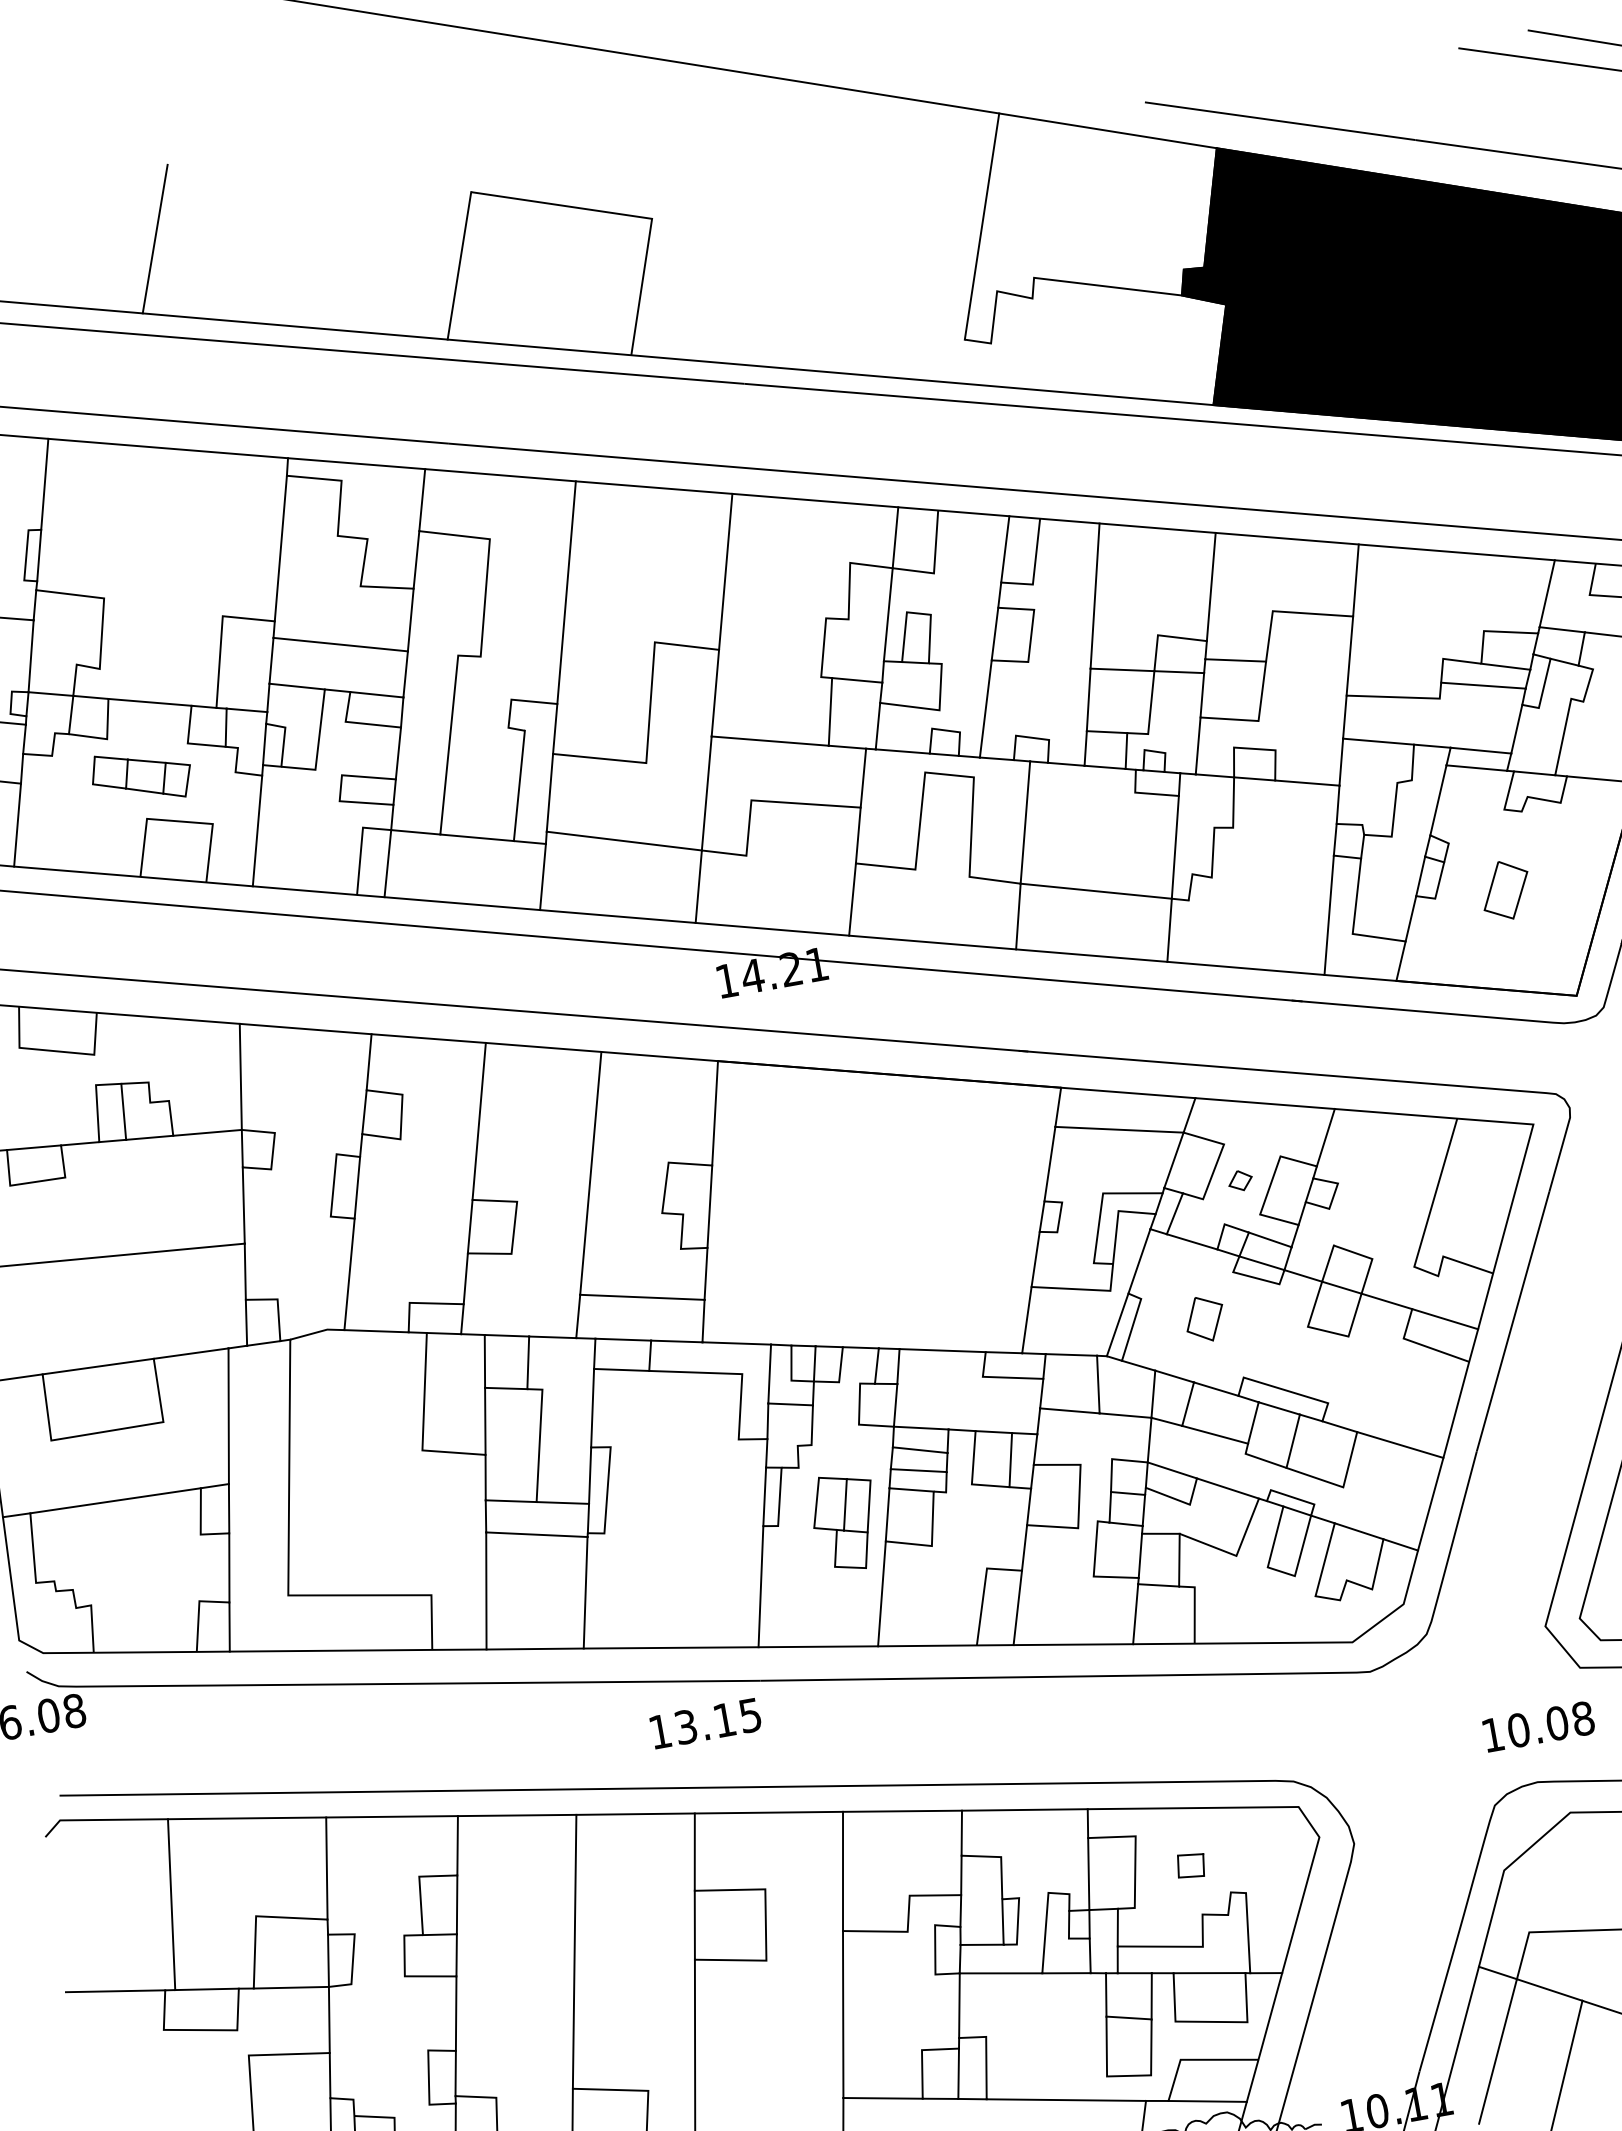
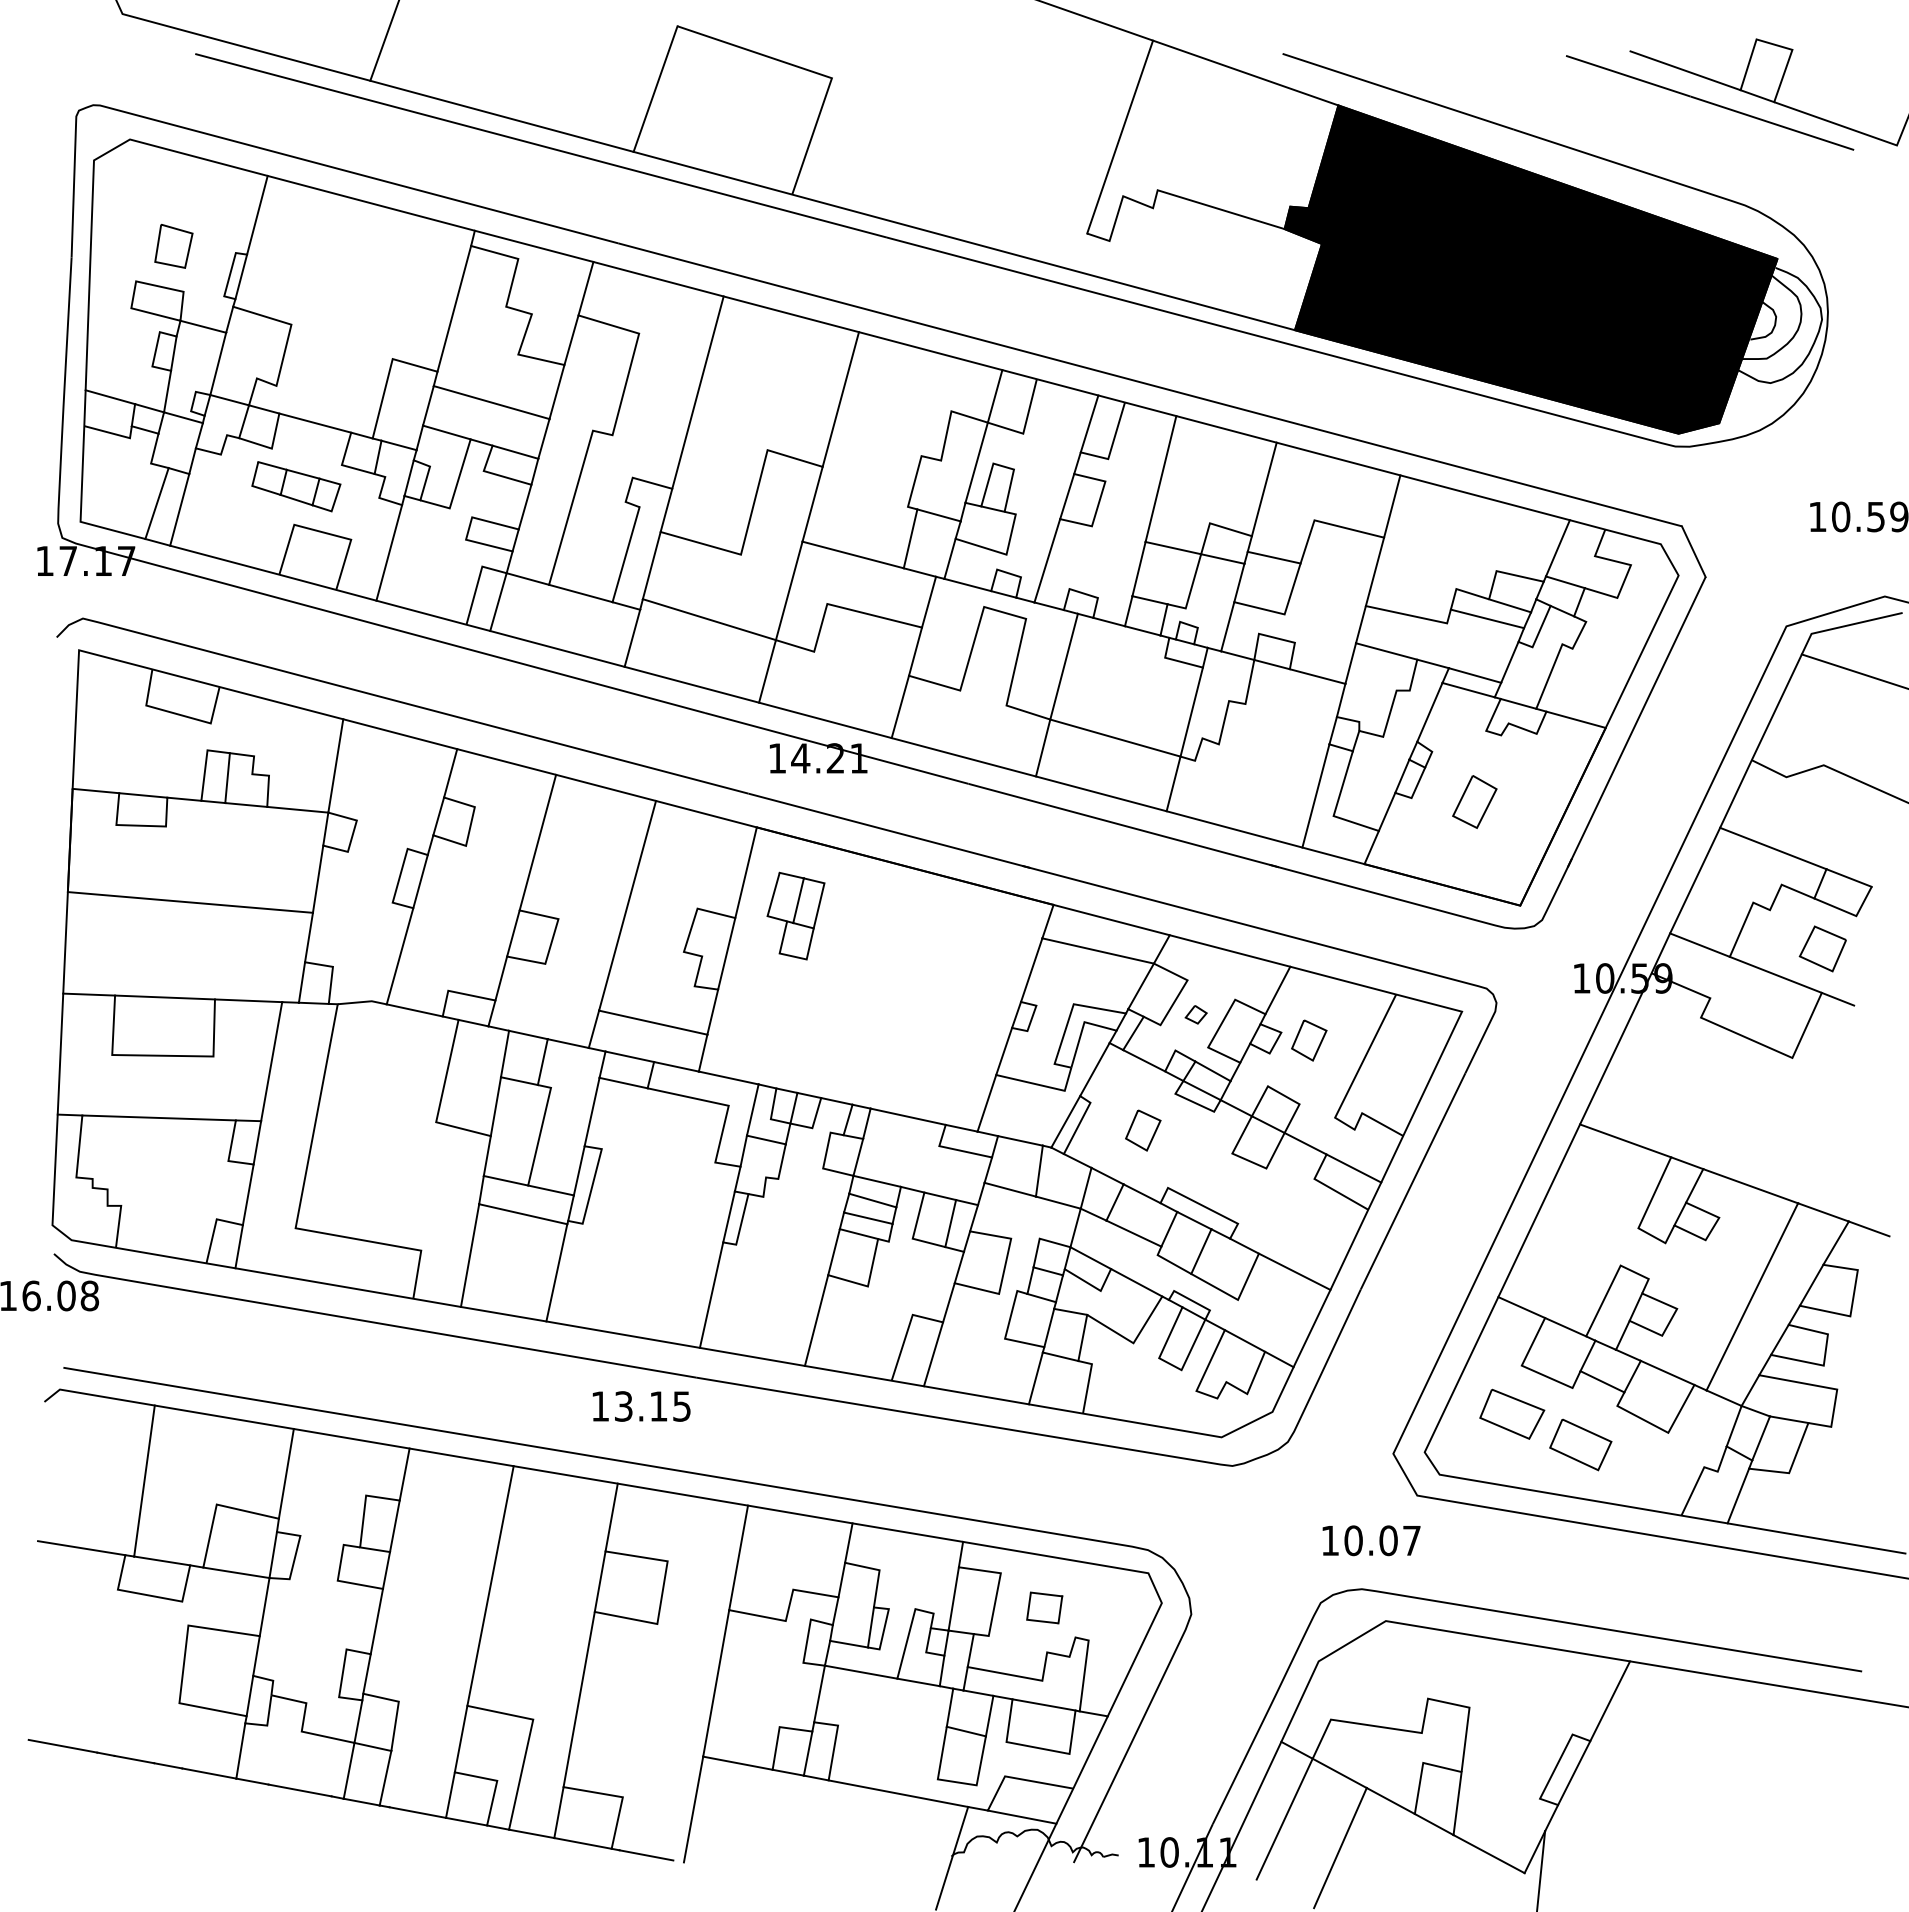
part: (1370, 1186) -> (1309, 1040), added
part: (844, 1521) -> (795, 915), moved
text: (1582, 1718) -> (1411, 1540), 10.08 -> 10.07
part: (1190, 1865) -> (1044, 1607), size x1.4

